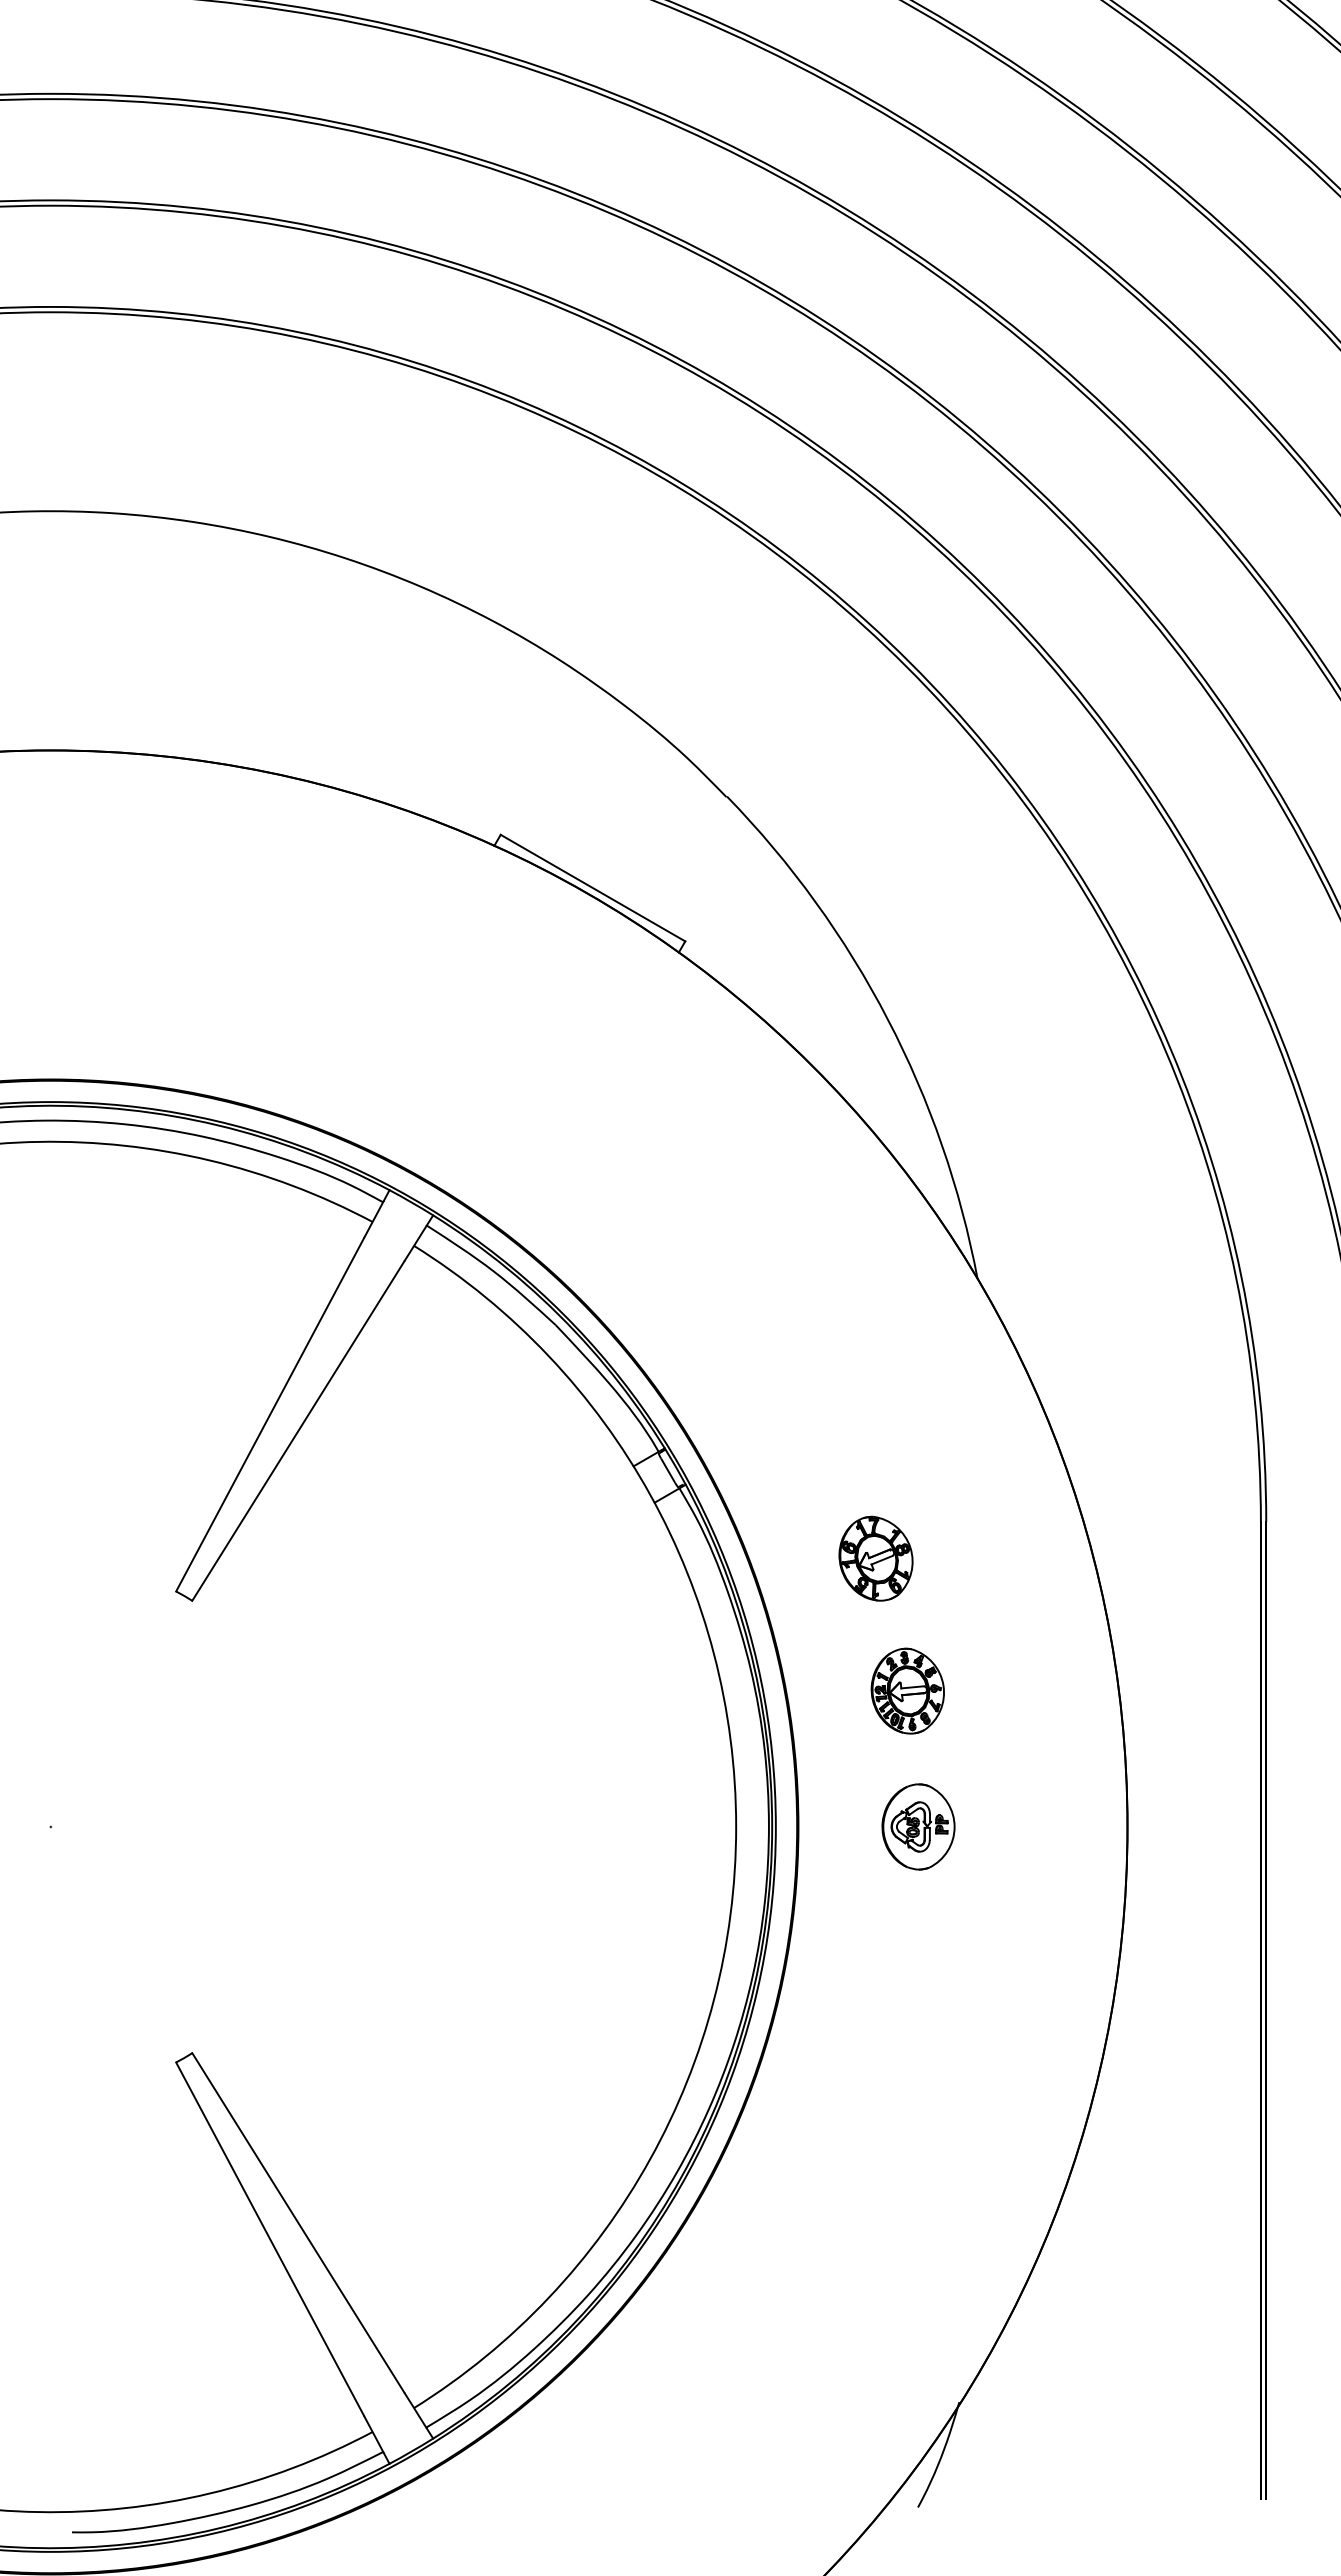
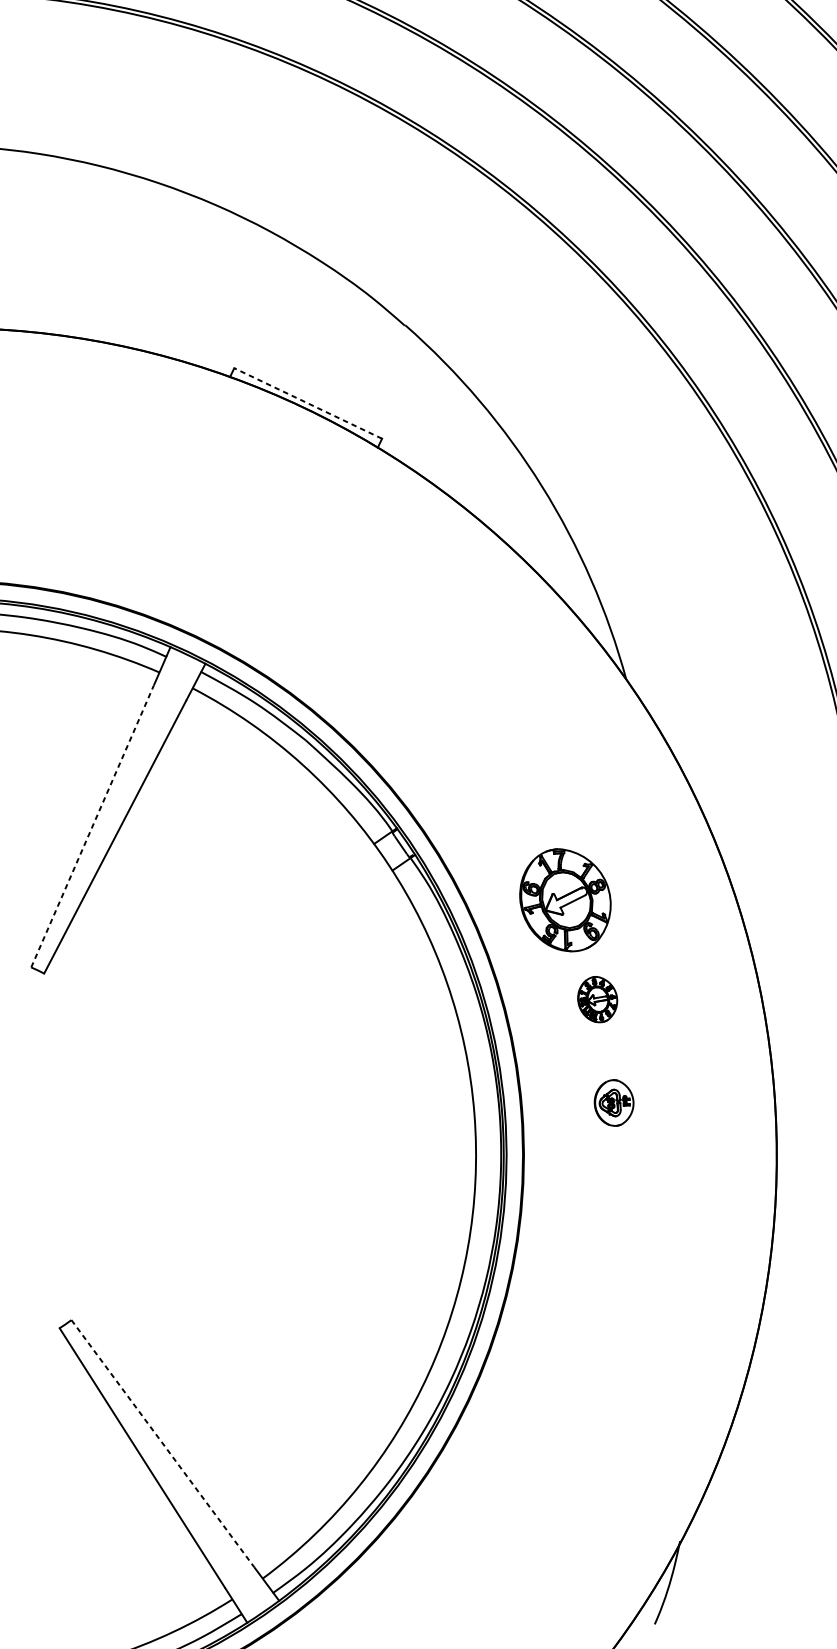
line: (593, 888) -> (308, 403), solid -> dashed
line: (270, 1414) -> (92, 826), solid -> dashed
part: (875, 1558) -> (564, 899), size x1.6
part: (907, 1690) -> (597, 999), size x0.7
part: (918, 1826) -> (614, 1102), size x0.7
line: (298, 2223) -> (163, 1444), solid -> dashed

